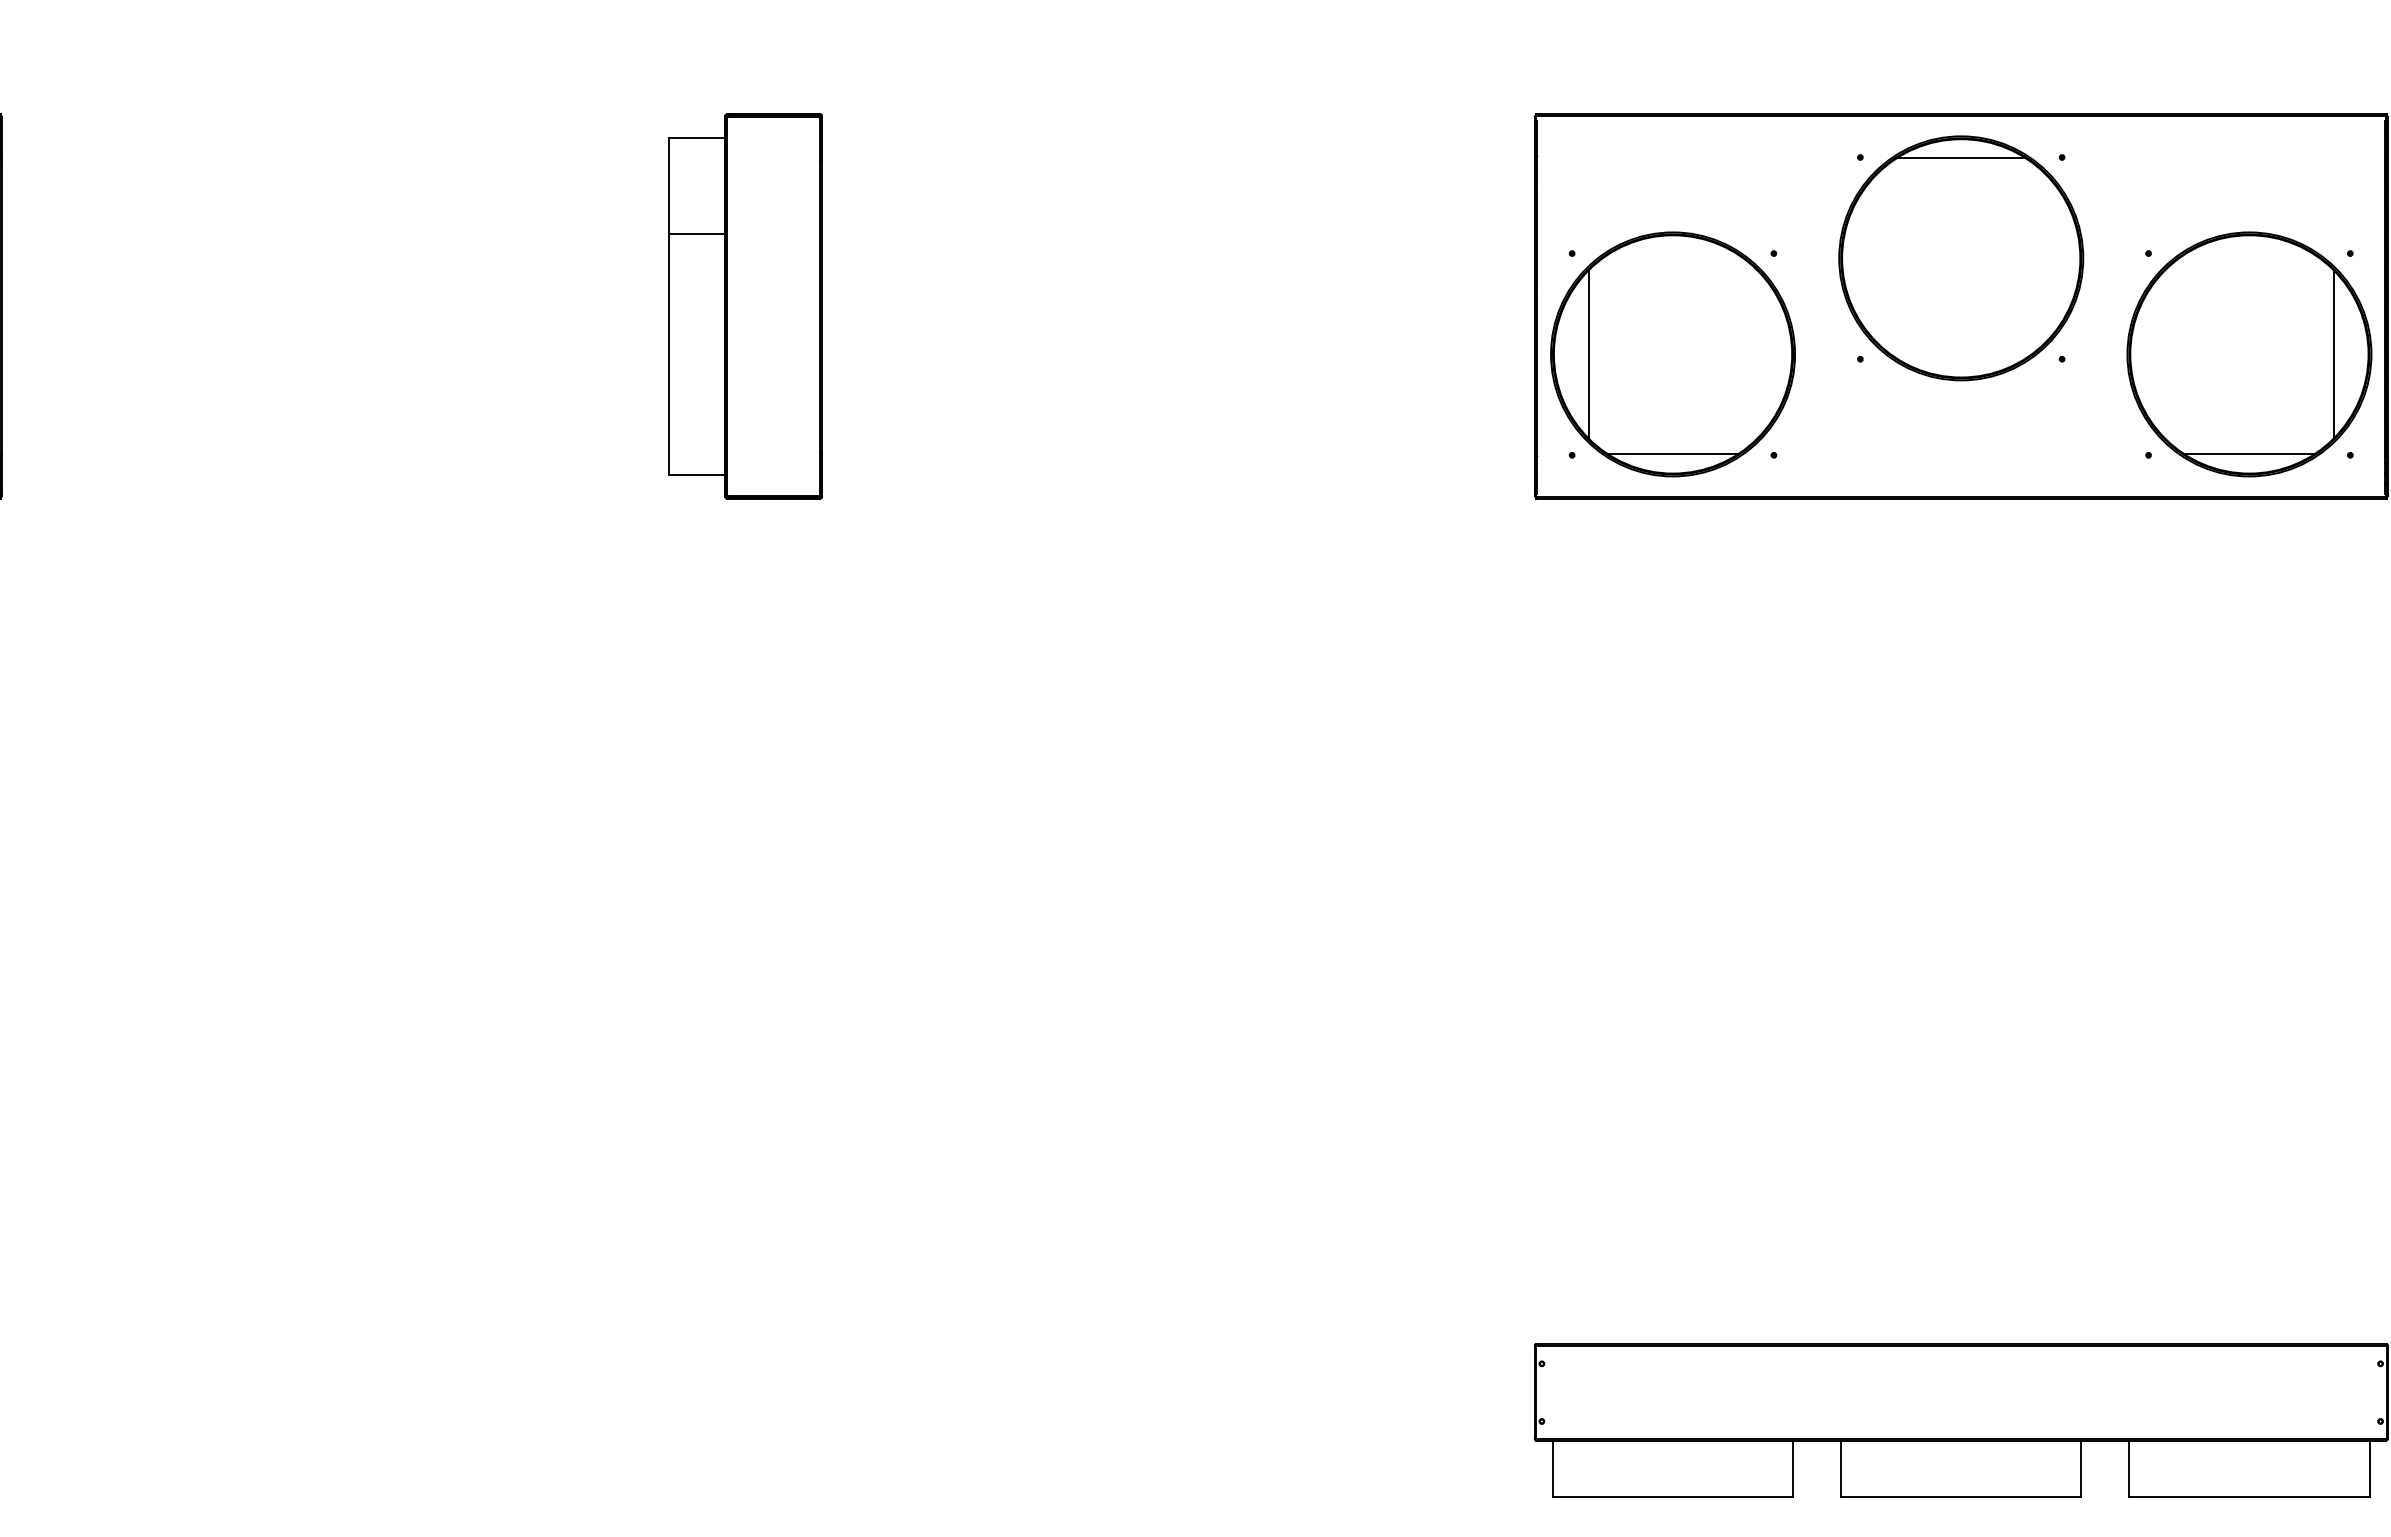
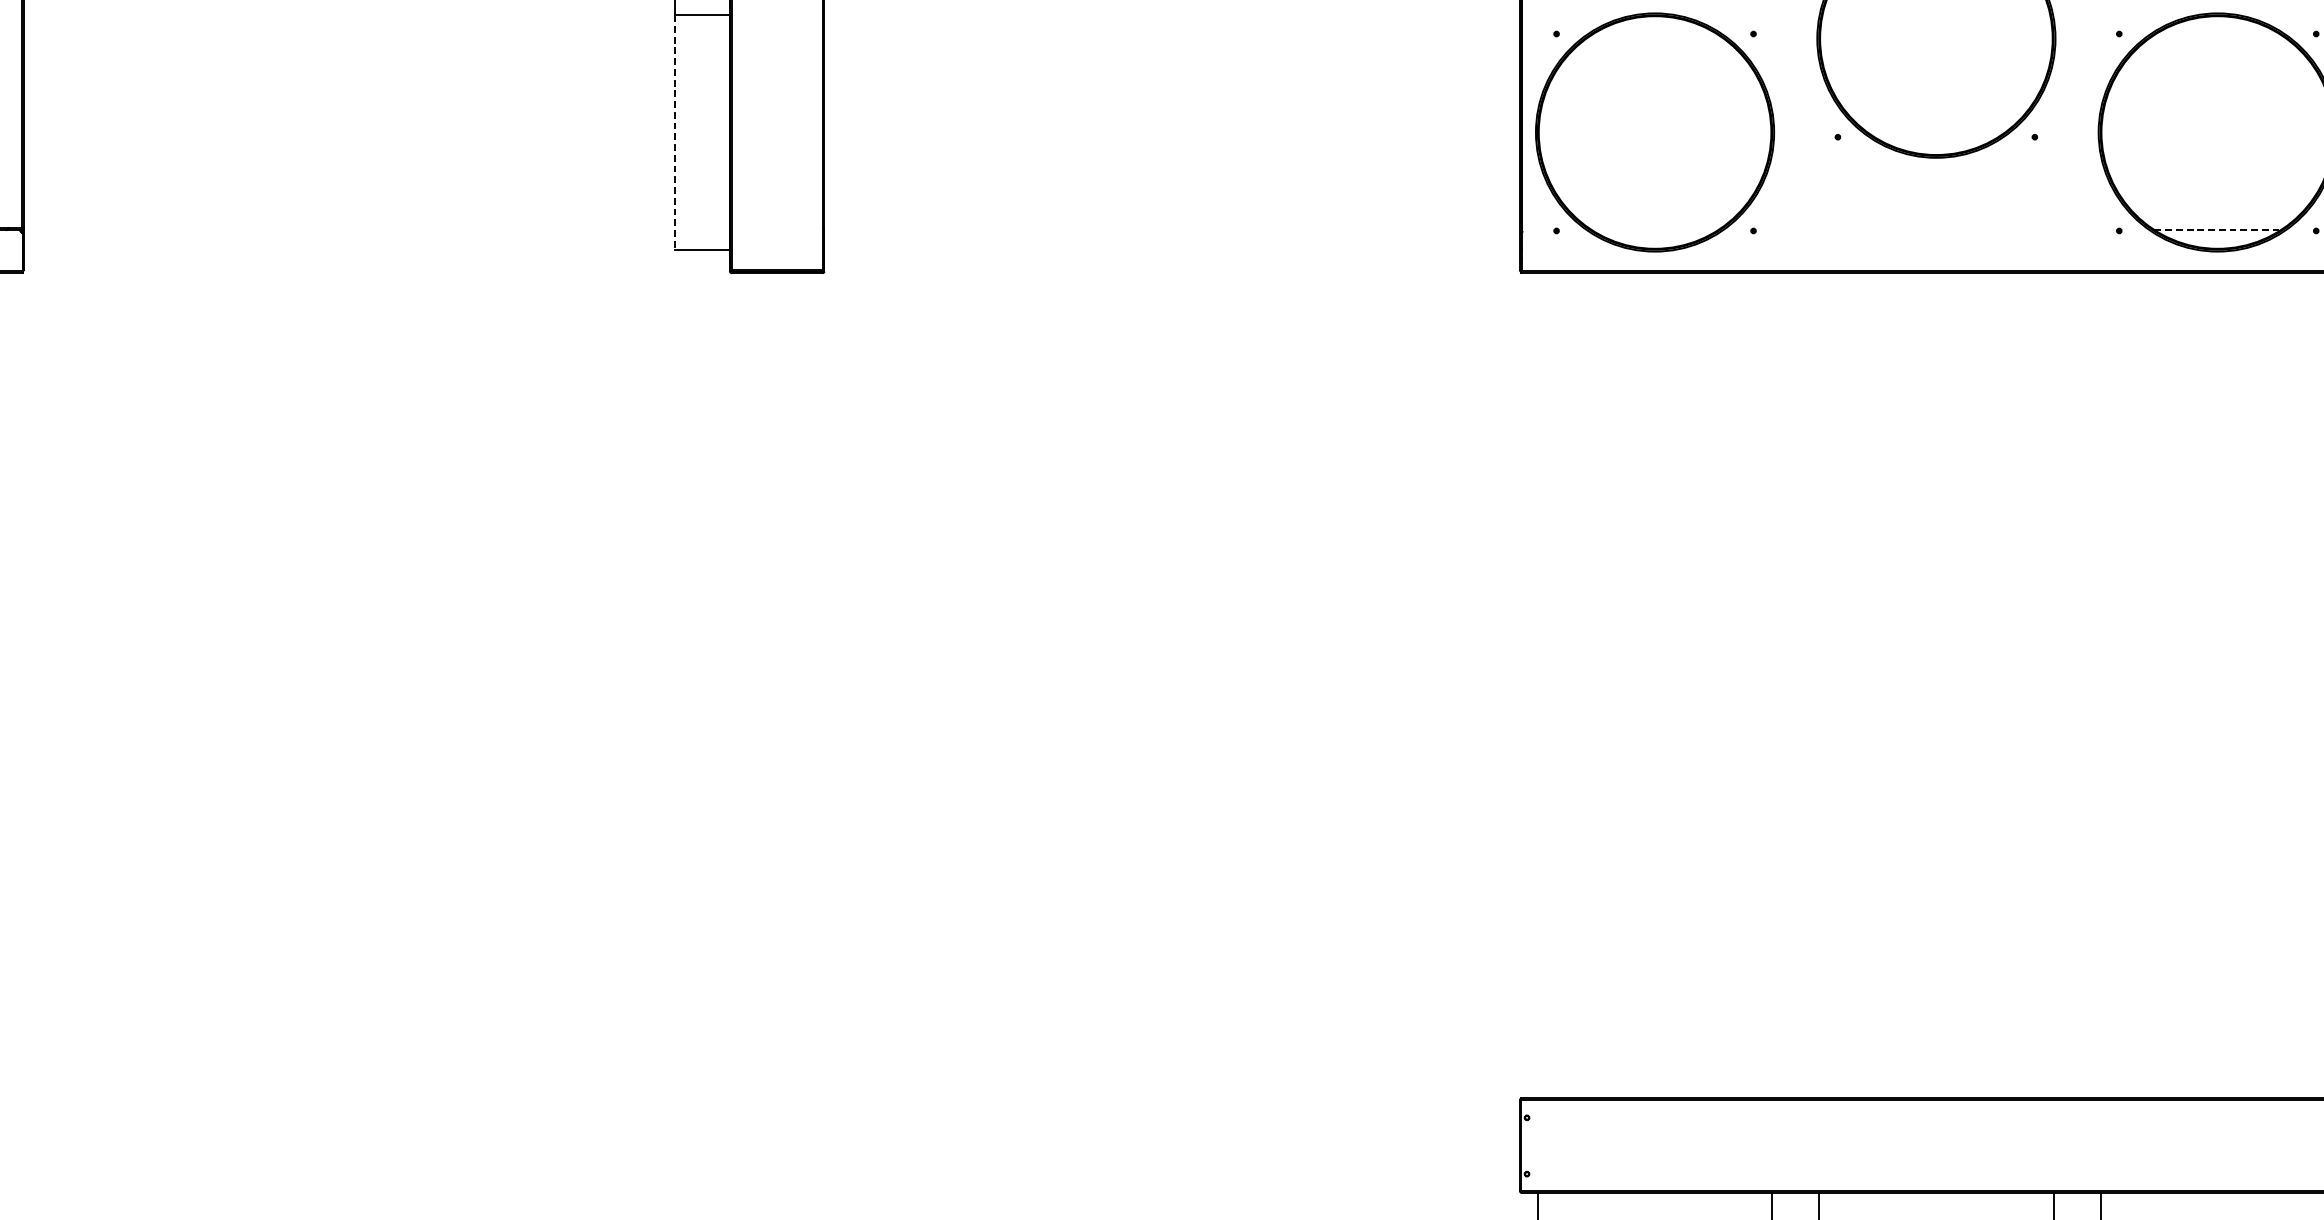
line: (668, 354) -> (674, 132), solid -> dashed
line: (1588, 354) -> (1572, 132), removed
line: (2333, 354) -> (2299, 132), removed
line: (1672, 454) -> (1654, 230), removed
line: (2249, 454) -> (2217, 230), solid -> dashed

